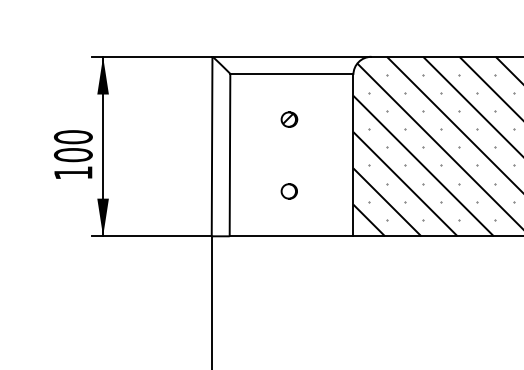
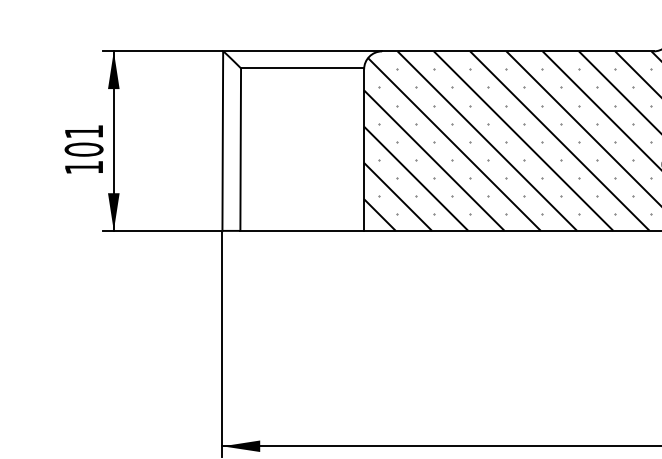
part: (288, 119) -> (299, 114), removed
text: (72, 136) -> (83, 131), 100 -> 101
part: (288, 190) -> (299, 185), removed

